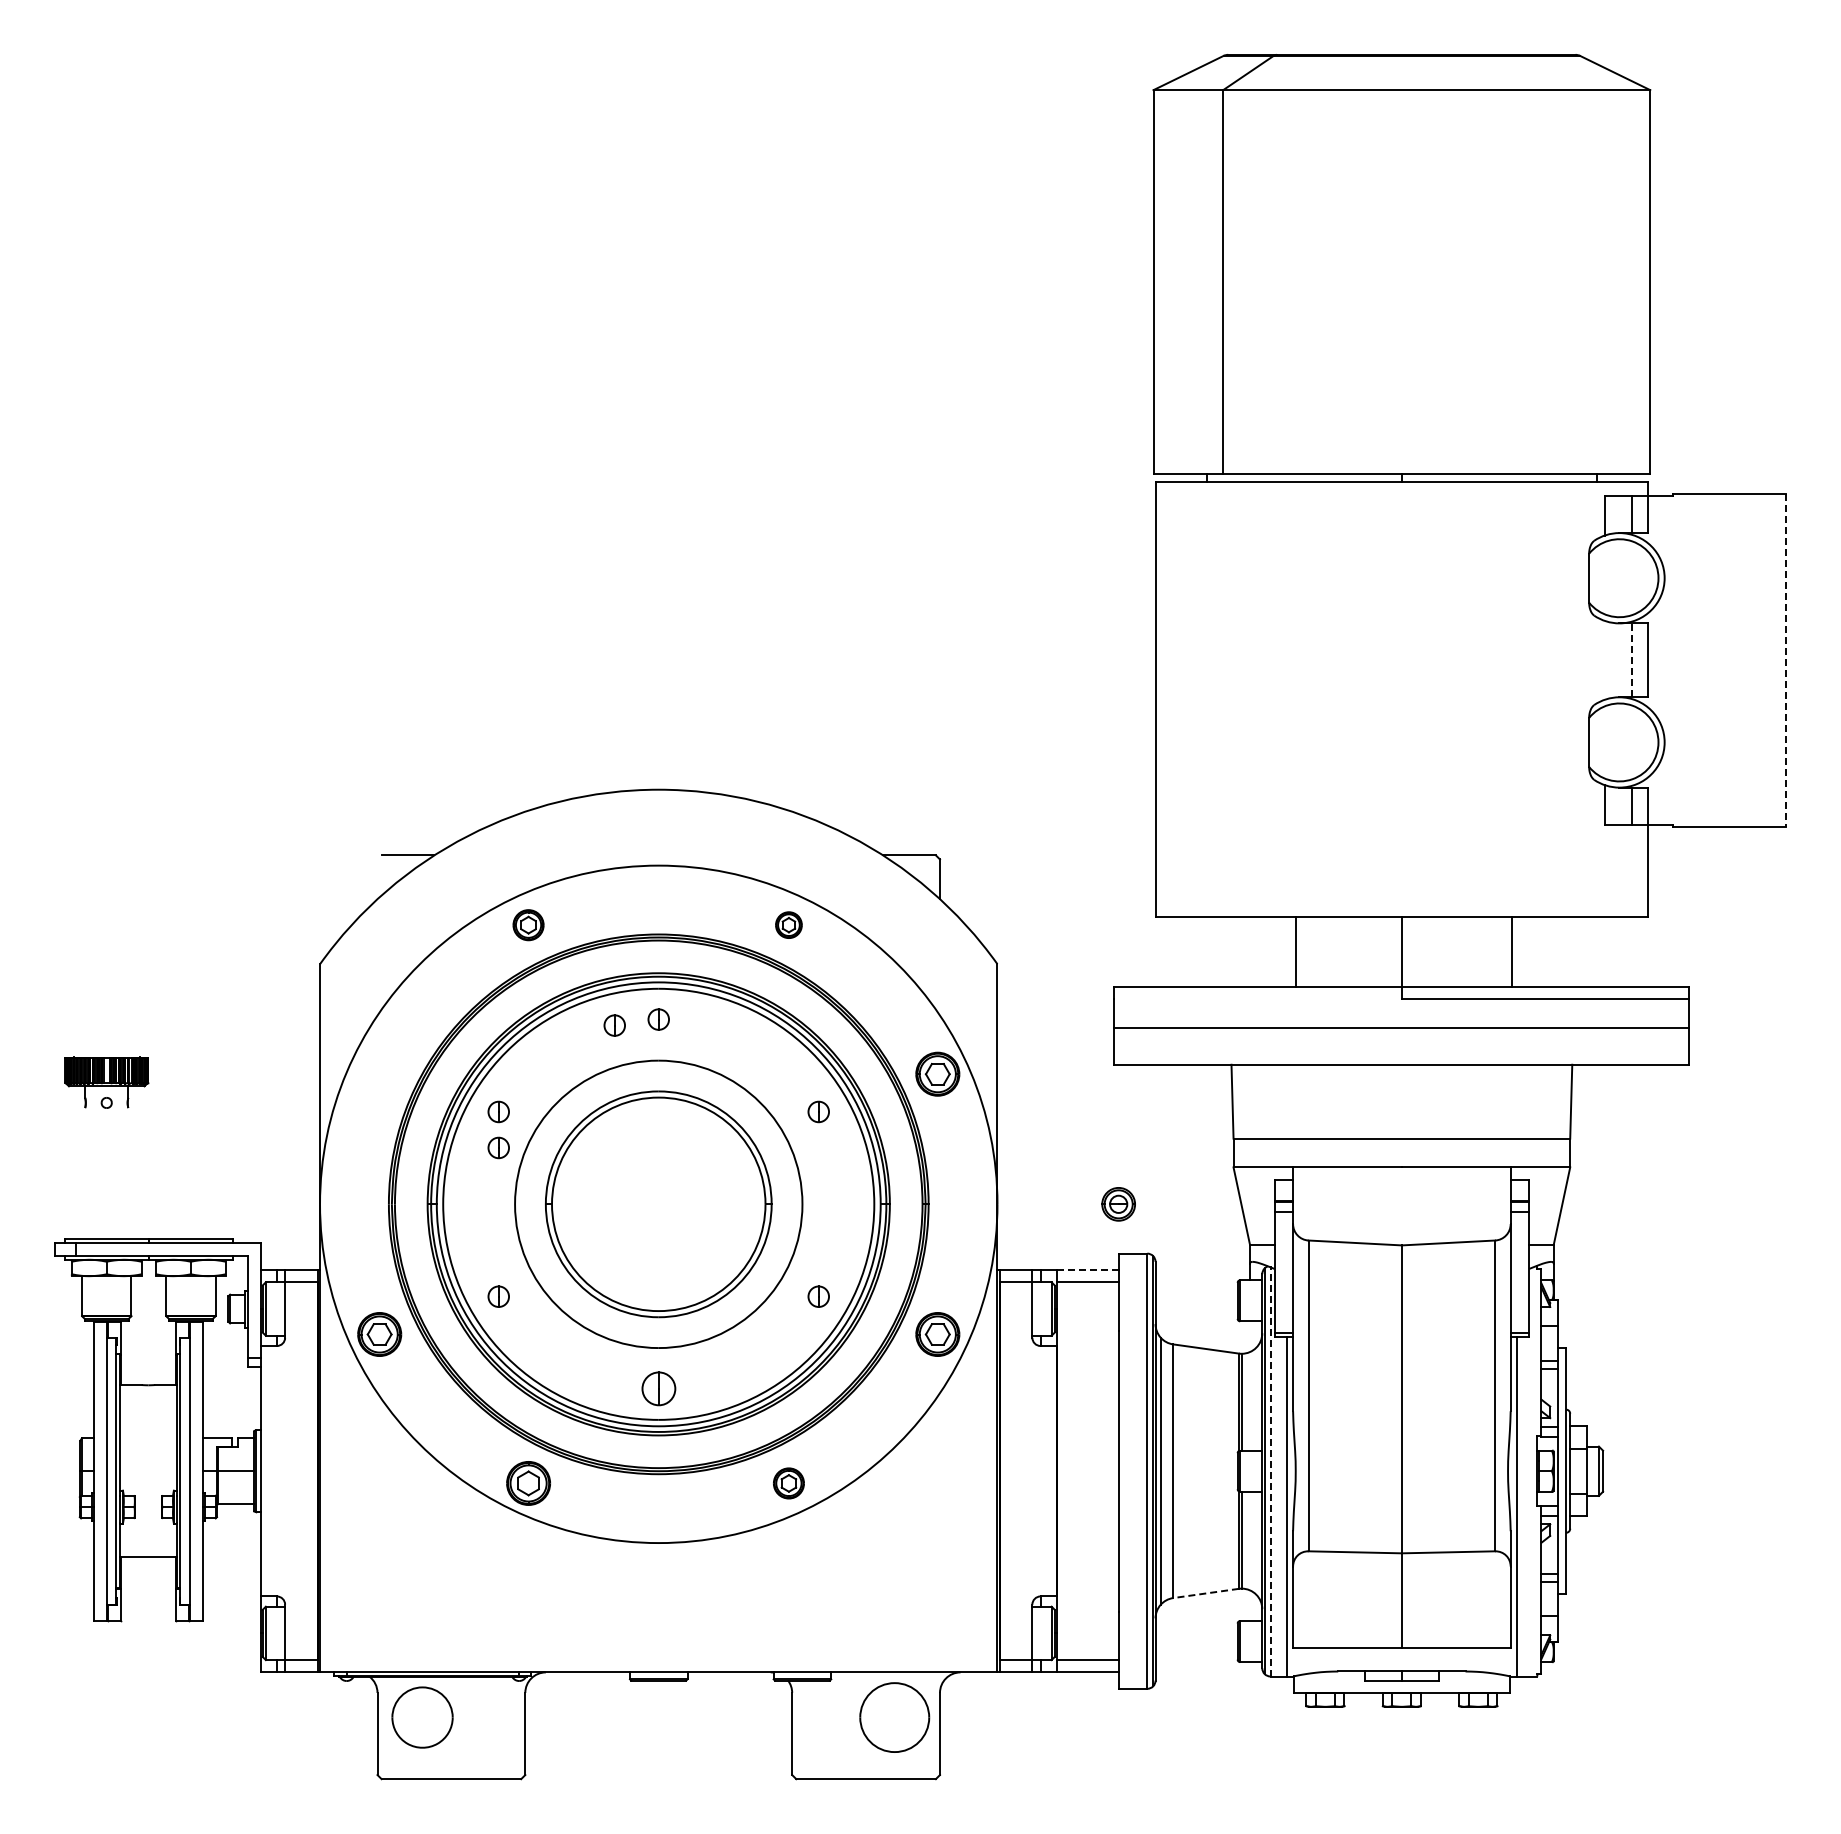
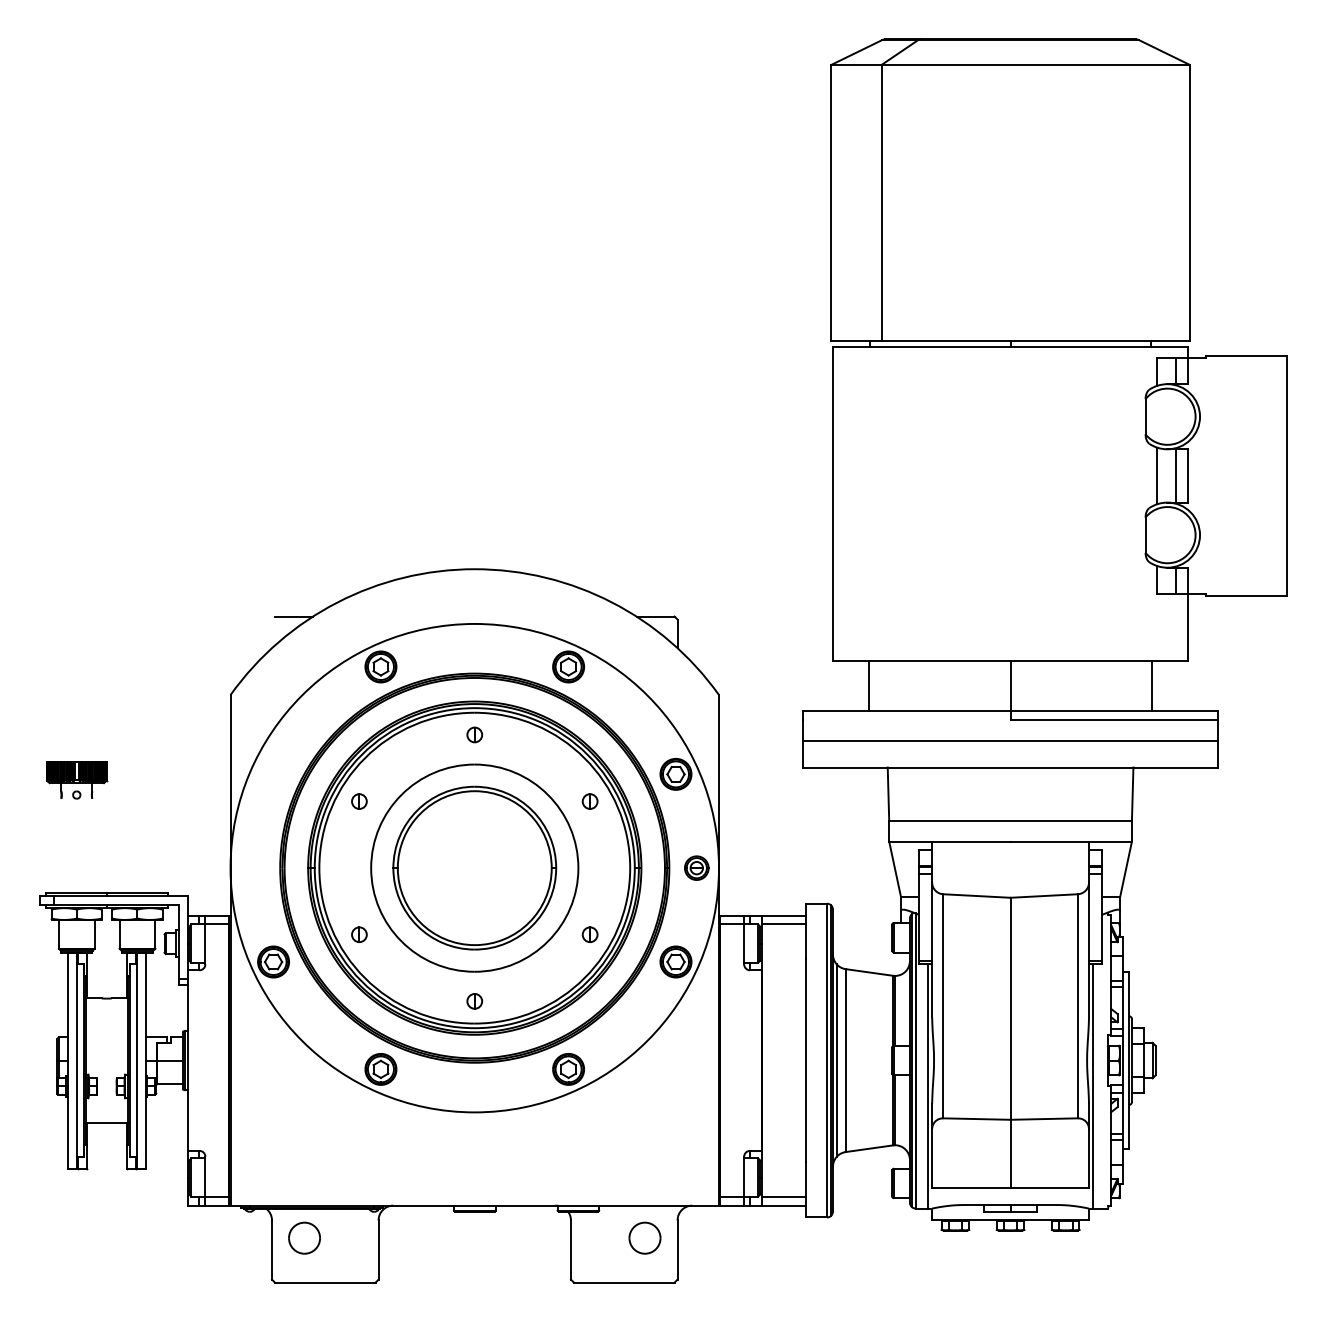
line: (1604, 659) -> (1156, 475), added
line: (1631, 660) -> (1176, 476), dashed -> solid
line: (1785, 660) -> (1287, 476), dashed -> solid
part: (528, 924) -> (380, 666), size x1.43
part: (788, 924) -> (568, 666), size x1.67
line: (1296, 951) -> (869, 685), moved
line: (1511, 951) -> (1151, 685), moved
part: (614, 1025) -> (442, 739), removed
part: (498, 1147) -> (359, 827), removed
part: (1118, 1204) -> (696, 868), moved
line: (1087, 1270) -> (783, 915), dashed -> solid
part: (658, 1389) -> (474, 1001), size x0.62
line: (1270, 1470) -> (915, 1060), dashed -> solid
part: (788, 1483) -> (568, 1069), size x1.43
line: (1205, 1593) -> (868, 1148), dashed -> solid
part: (422, 1717) -> (304, 1238), size x0.71
part: (894, 1717) -> (644, 1238), size x0.62

